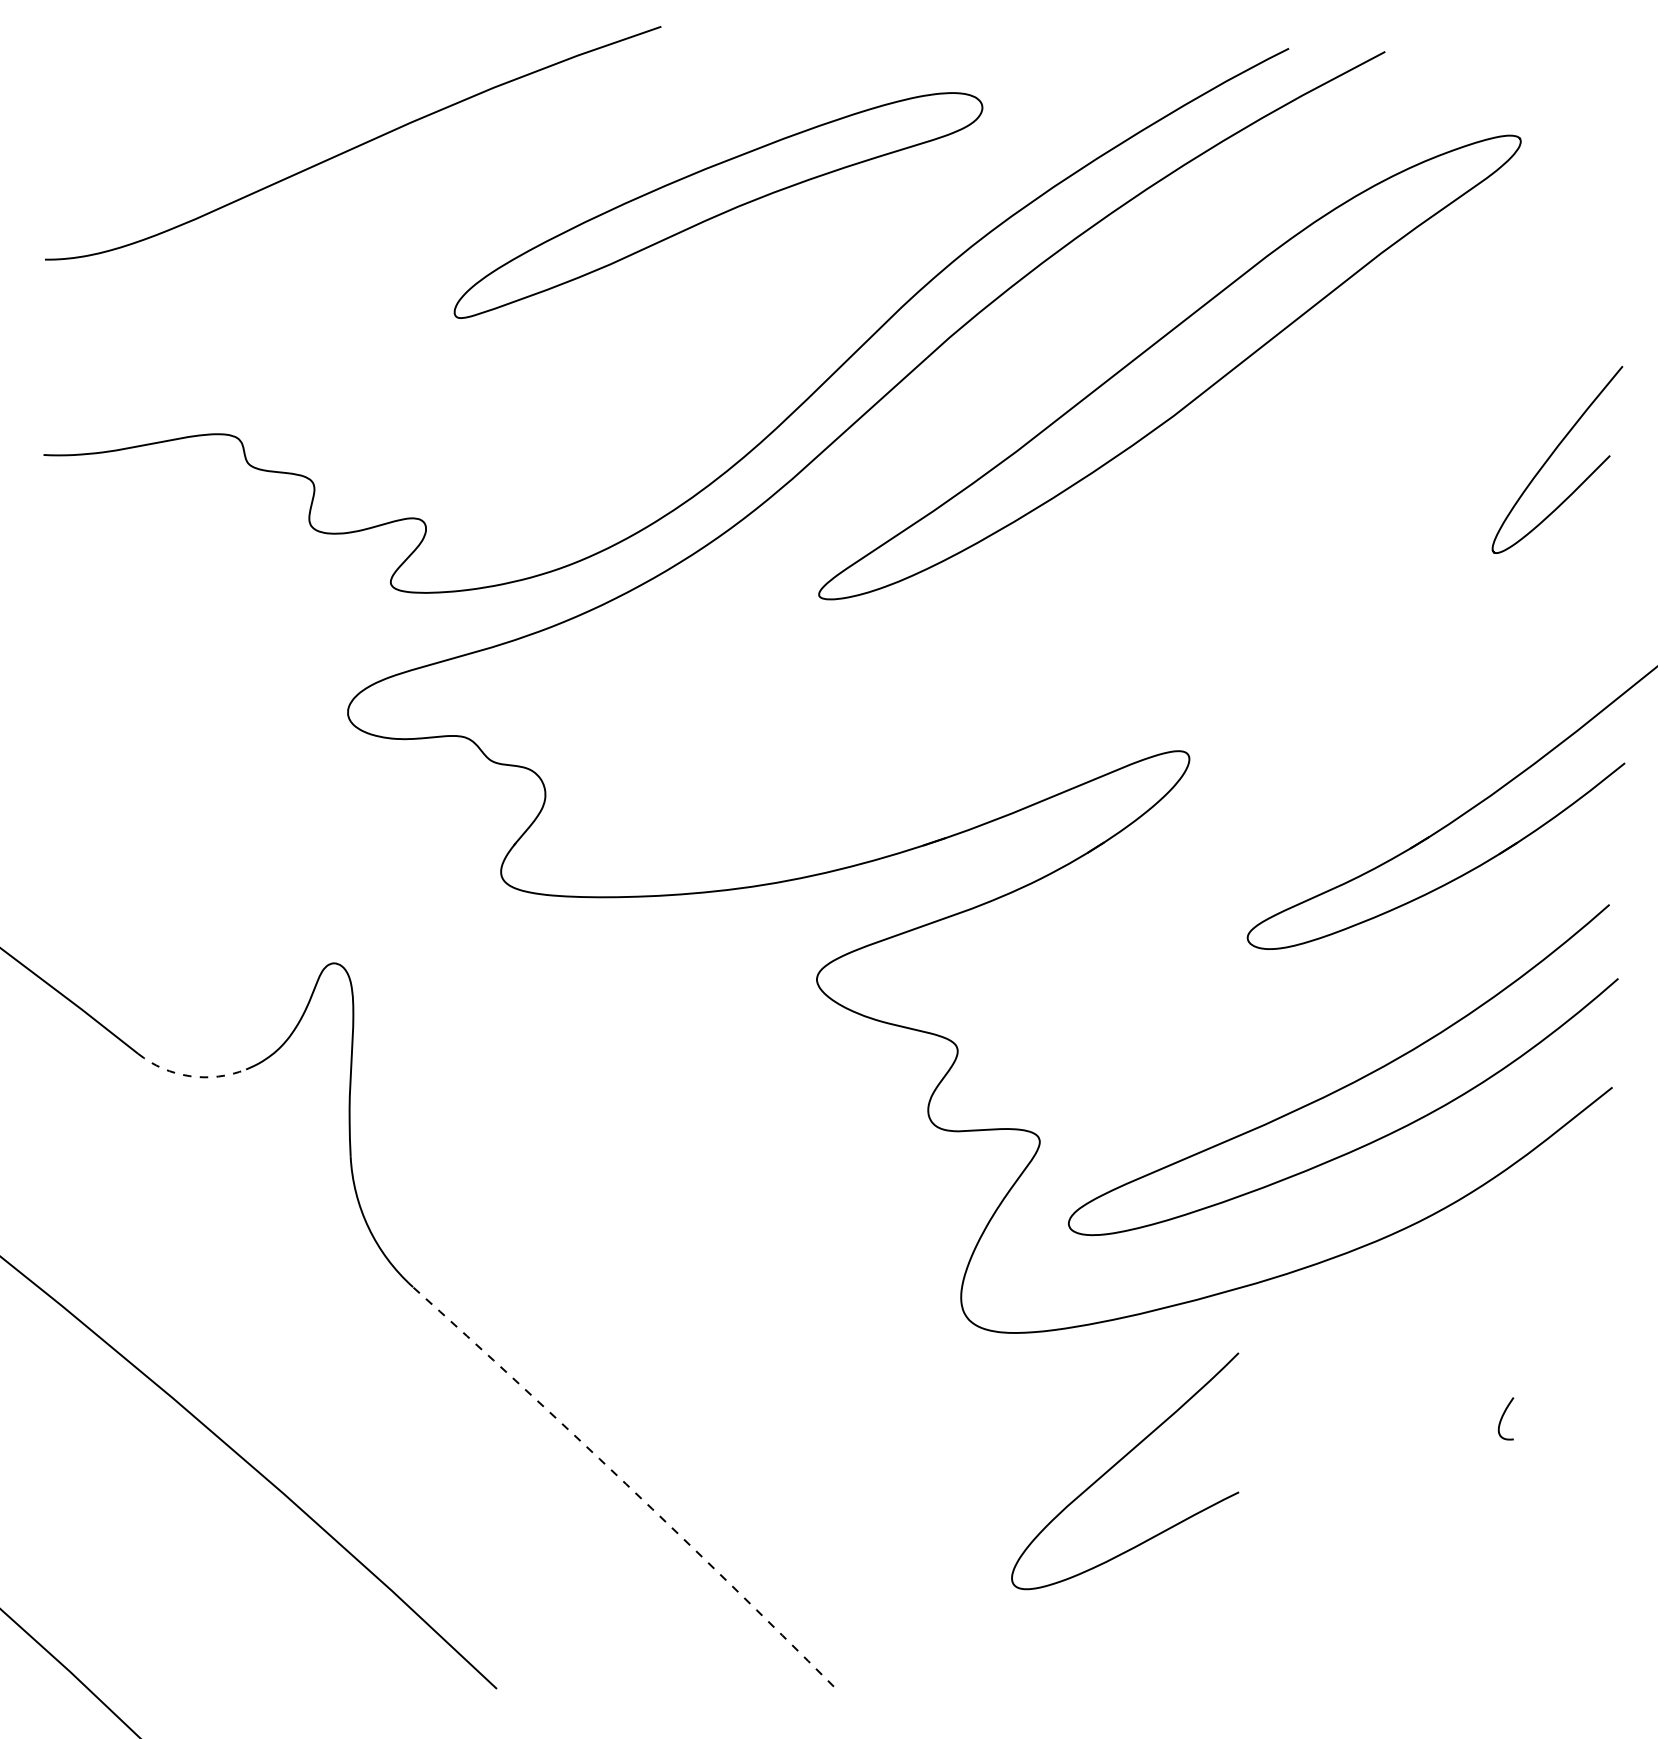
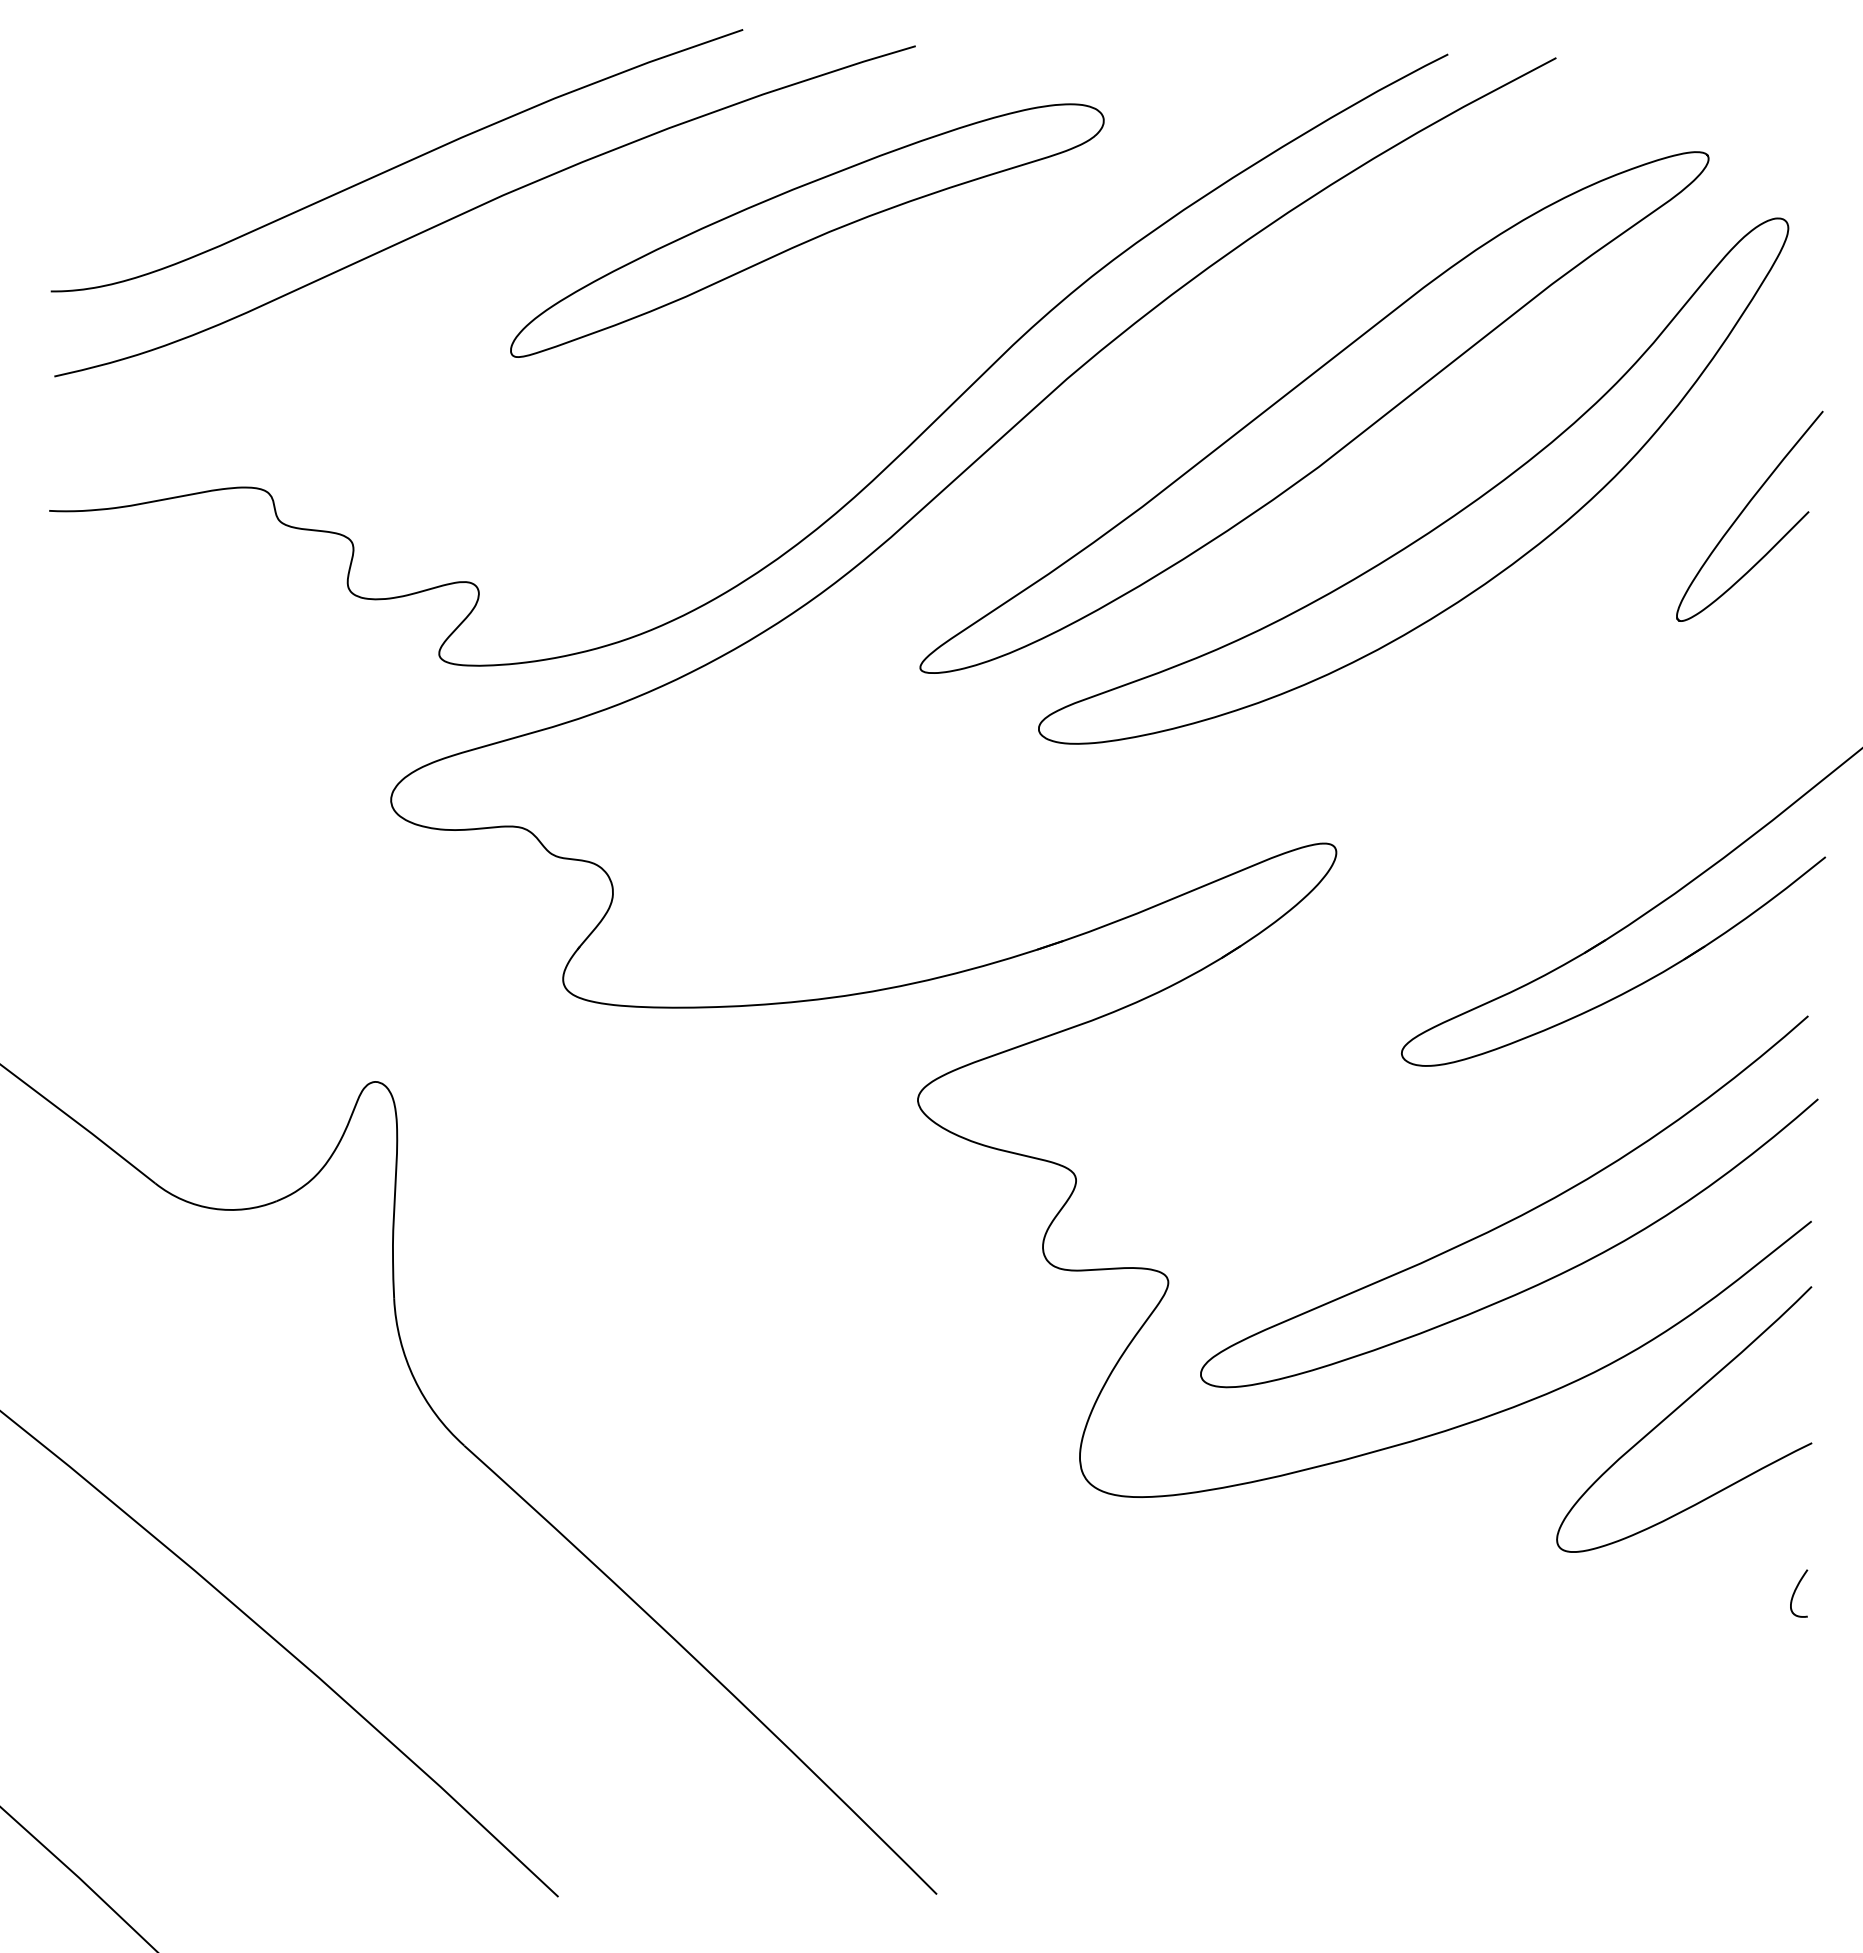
curve: (428, 184) -> (481, 206), added
part: (1284, 464) -> (1443, 521), added
arc: (189, 1076) -> (213, 1208), dashed -> solid
curve: (1502, 1417) -> (1795, 1592), moved
curve: (1118, 1463) -> (1676, 1410), moved
arc: (626, 1483) -> (703, 1666), dashed -> solid

